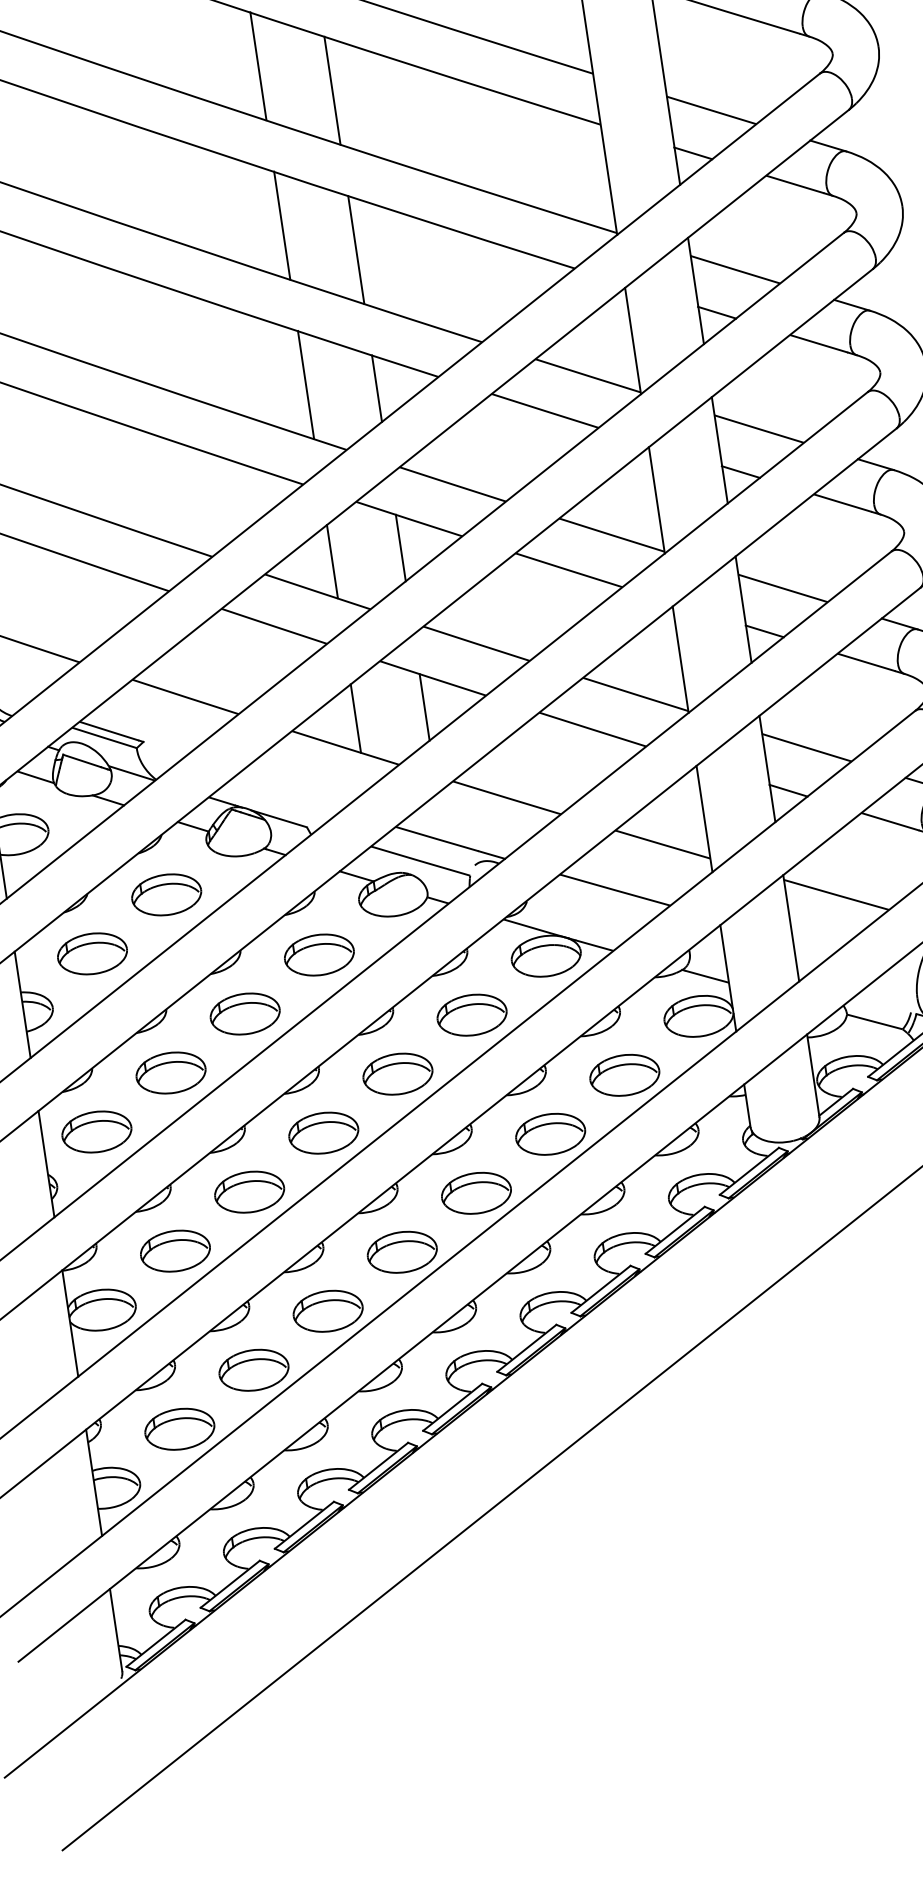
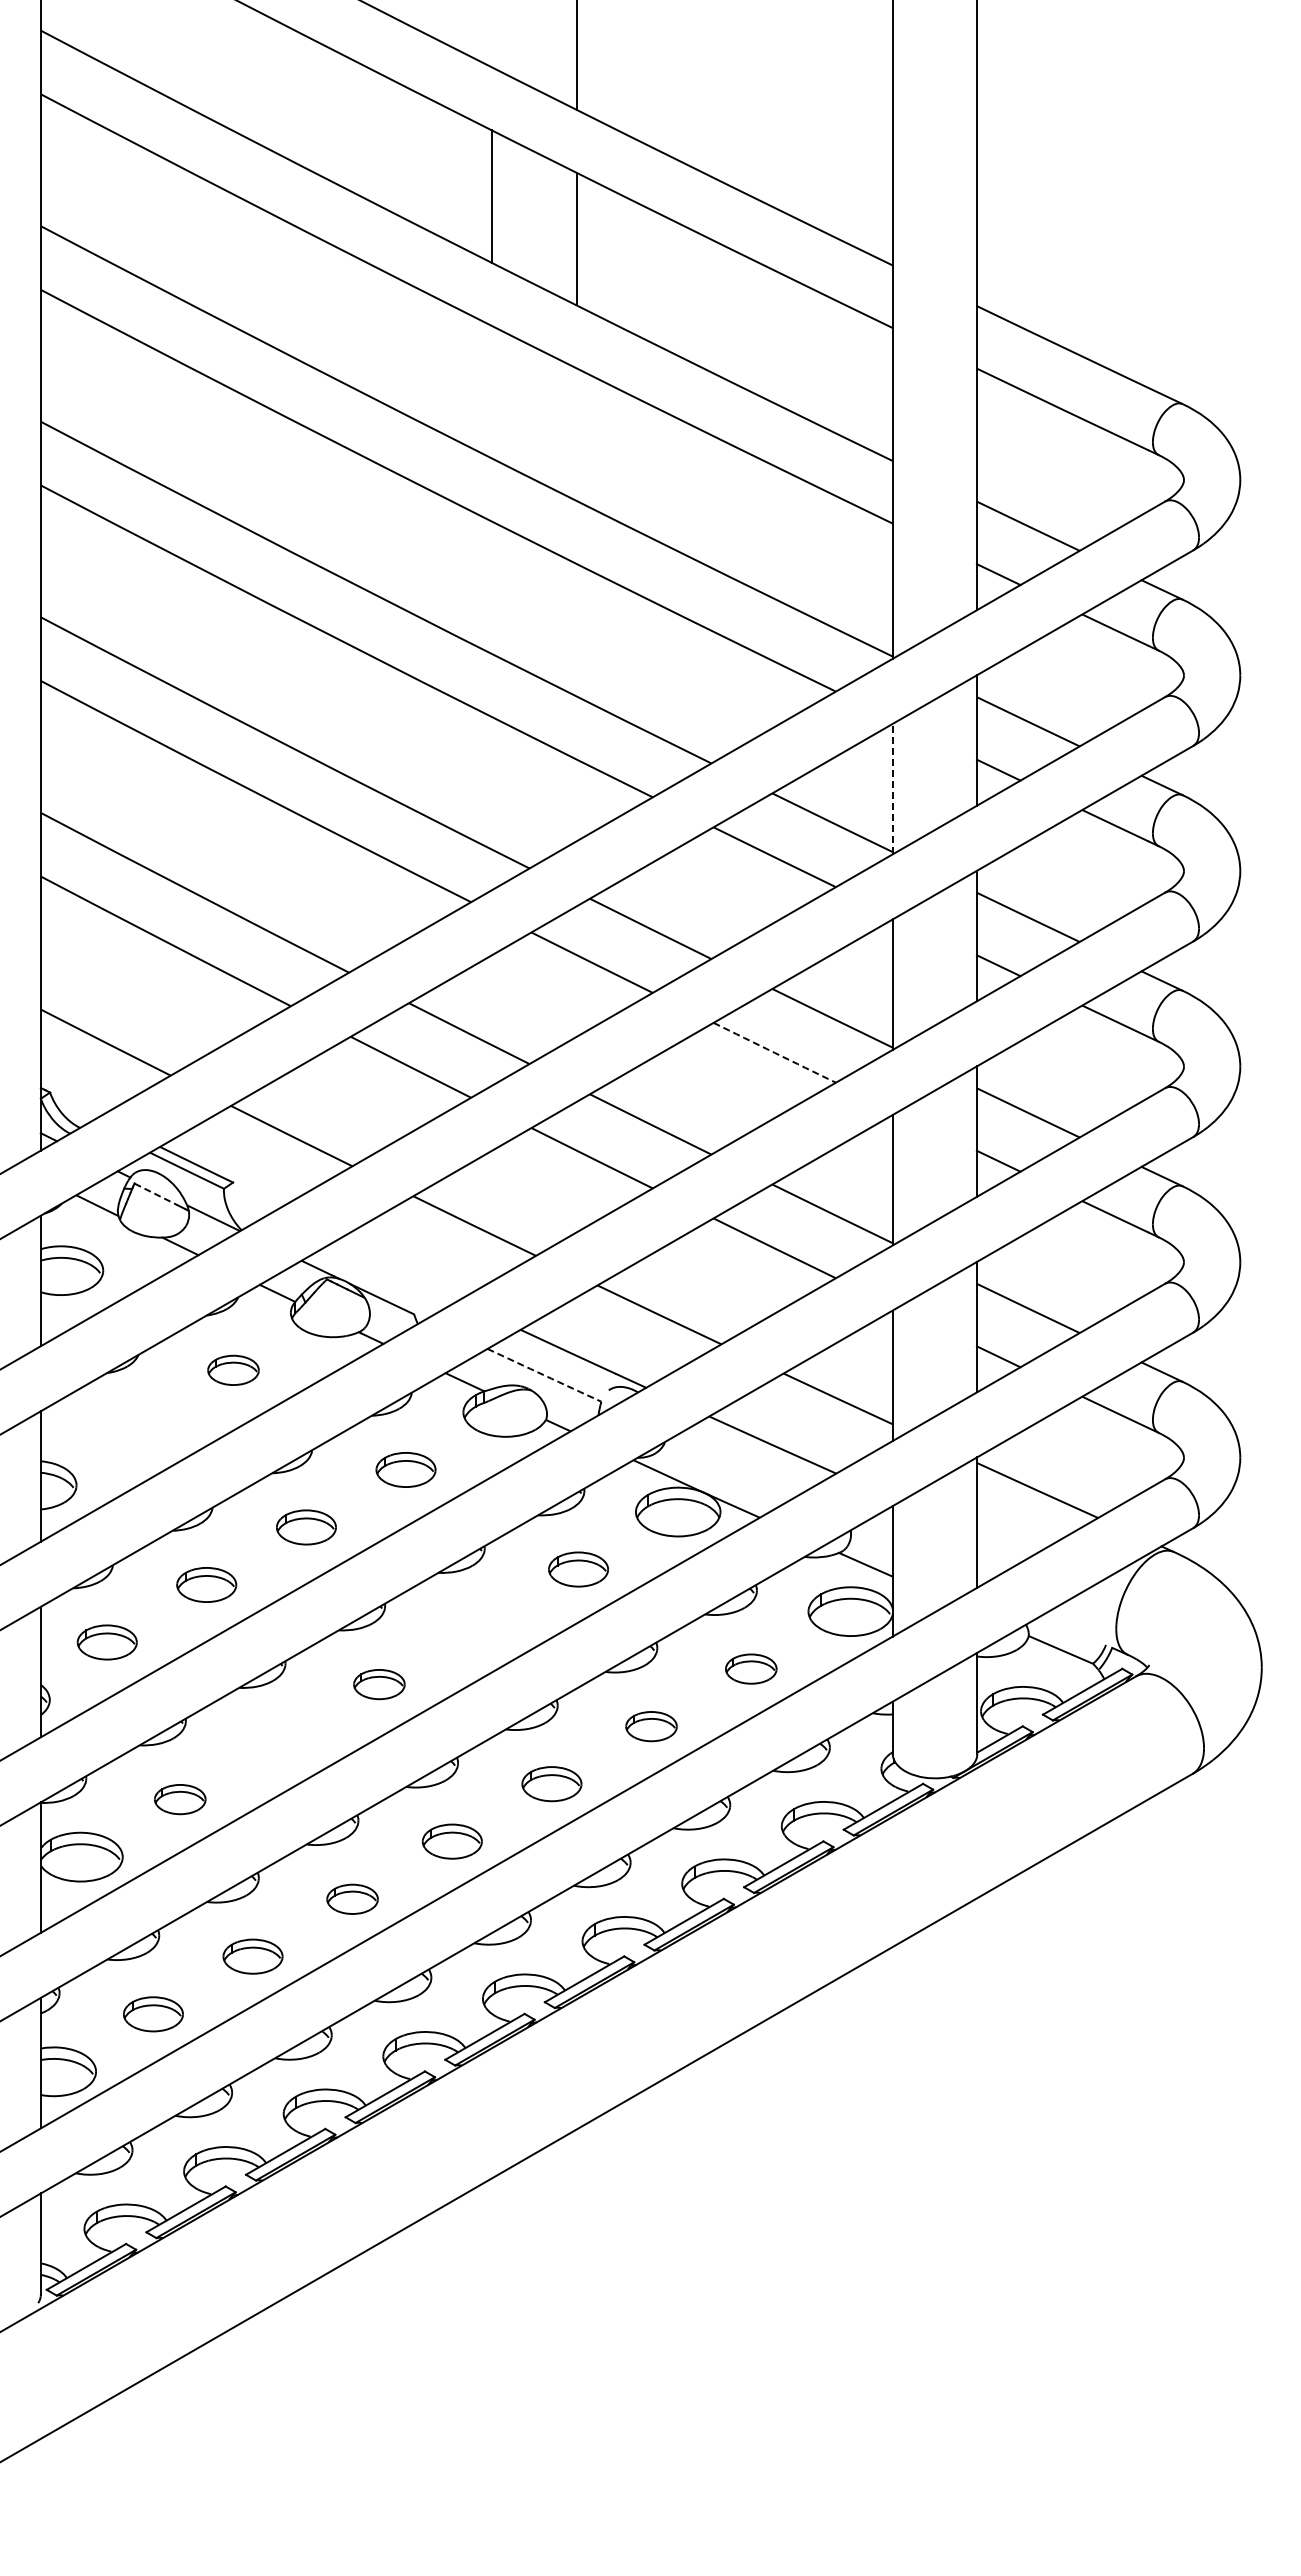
line: (258, 65) -> (492, 391), removed
line: (332, 90) -> (576, 434), removed
line: (282, 225) -> (492, 587), removed
line: (355, 249) -> (576, 629), removed
line: (632, 340) -> (892, 788), solid -> dashed
line: (306, 384) -> (492, 782), removed
line: (376, 388) -> (576, 800), removed
line: (400, 547) -> (576, 995), removed
line: (332, 561) -> (492, 999), removed
arc: (568, 570) -> (774, 1052), solid -> dashed
line: (424, 707) -> (576, 1191), removed
line: (356, 718) -> (492, 1192), removed
line: (82, 761) -> (156, 1194), solid -> dashed
arc: (420, 861) -> (544, 1375), solid -> dashed
part: (166, 895) -> (233, 1370), size x0.6
part: (92, 953) -> (133, 1427), removed
part: (318, 954) -> (405, 1469), size x0.7
part: (245, 1014) -> (306, 1527), size x0.7
part: (472, 1015) -> (578, 1569), size x0.7
part: (170, 1072) -> (206, 1584), size x0.7
part: (397, 1073) -> (478, 1626), removed
part: (625, 1074) -> (751, 1668), size x0.6
part: (97, 1131) -> (107, 1642), size x0.7
part: (323, 1133) -> (379, 1684), size x0.6
part: (550, 1134) -> (651, 1726), size x0.6
part: (249, 1191) -> (279, 1741), removed
part: (476, 1192) -> (551, 1783), size x0.7
part: (175, 1251) -> (180, 1799), size x0.6
part: (402, 1252) -> (452, 1841), size x0.7
part: (328, 1311) -> (352, 1899), size x0.6
part: (253, 1370) -> (252, 1956), size x0.7
part: (179, 1429) -> (153, 2014), size x0.7

